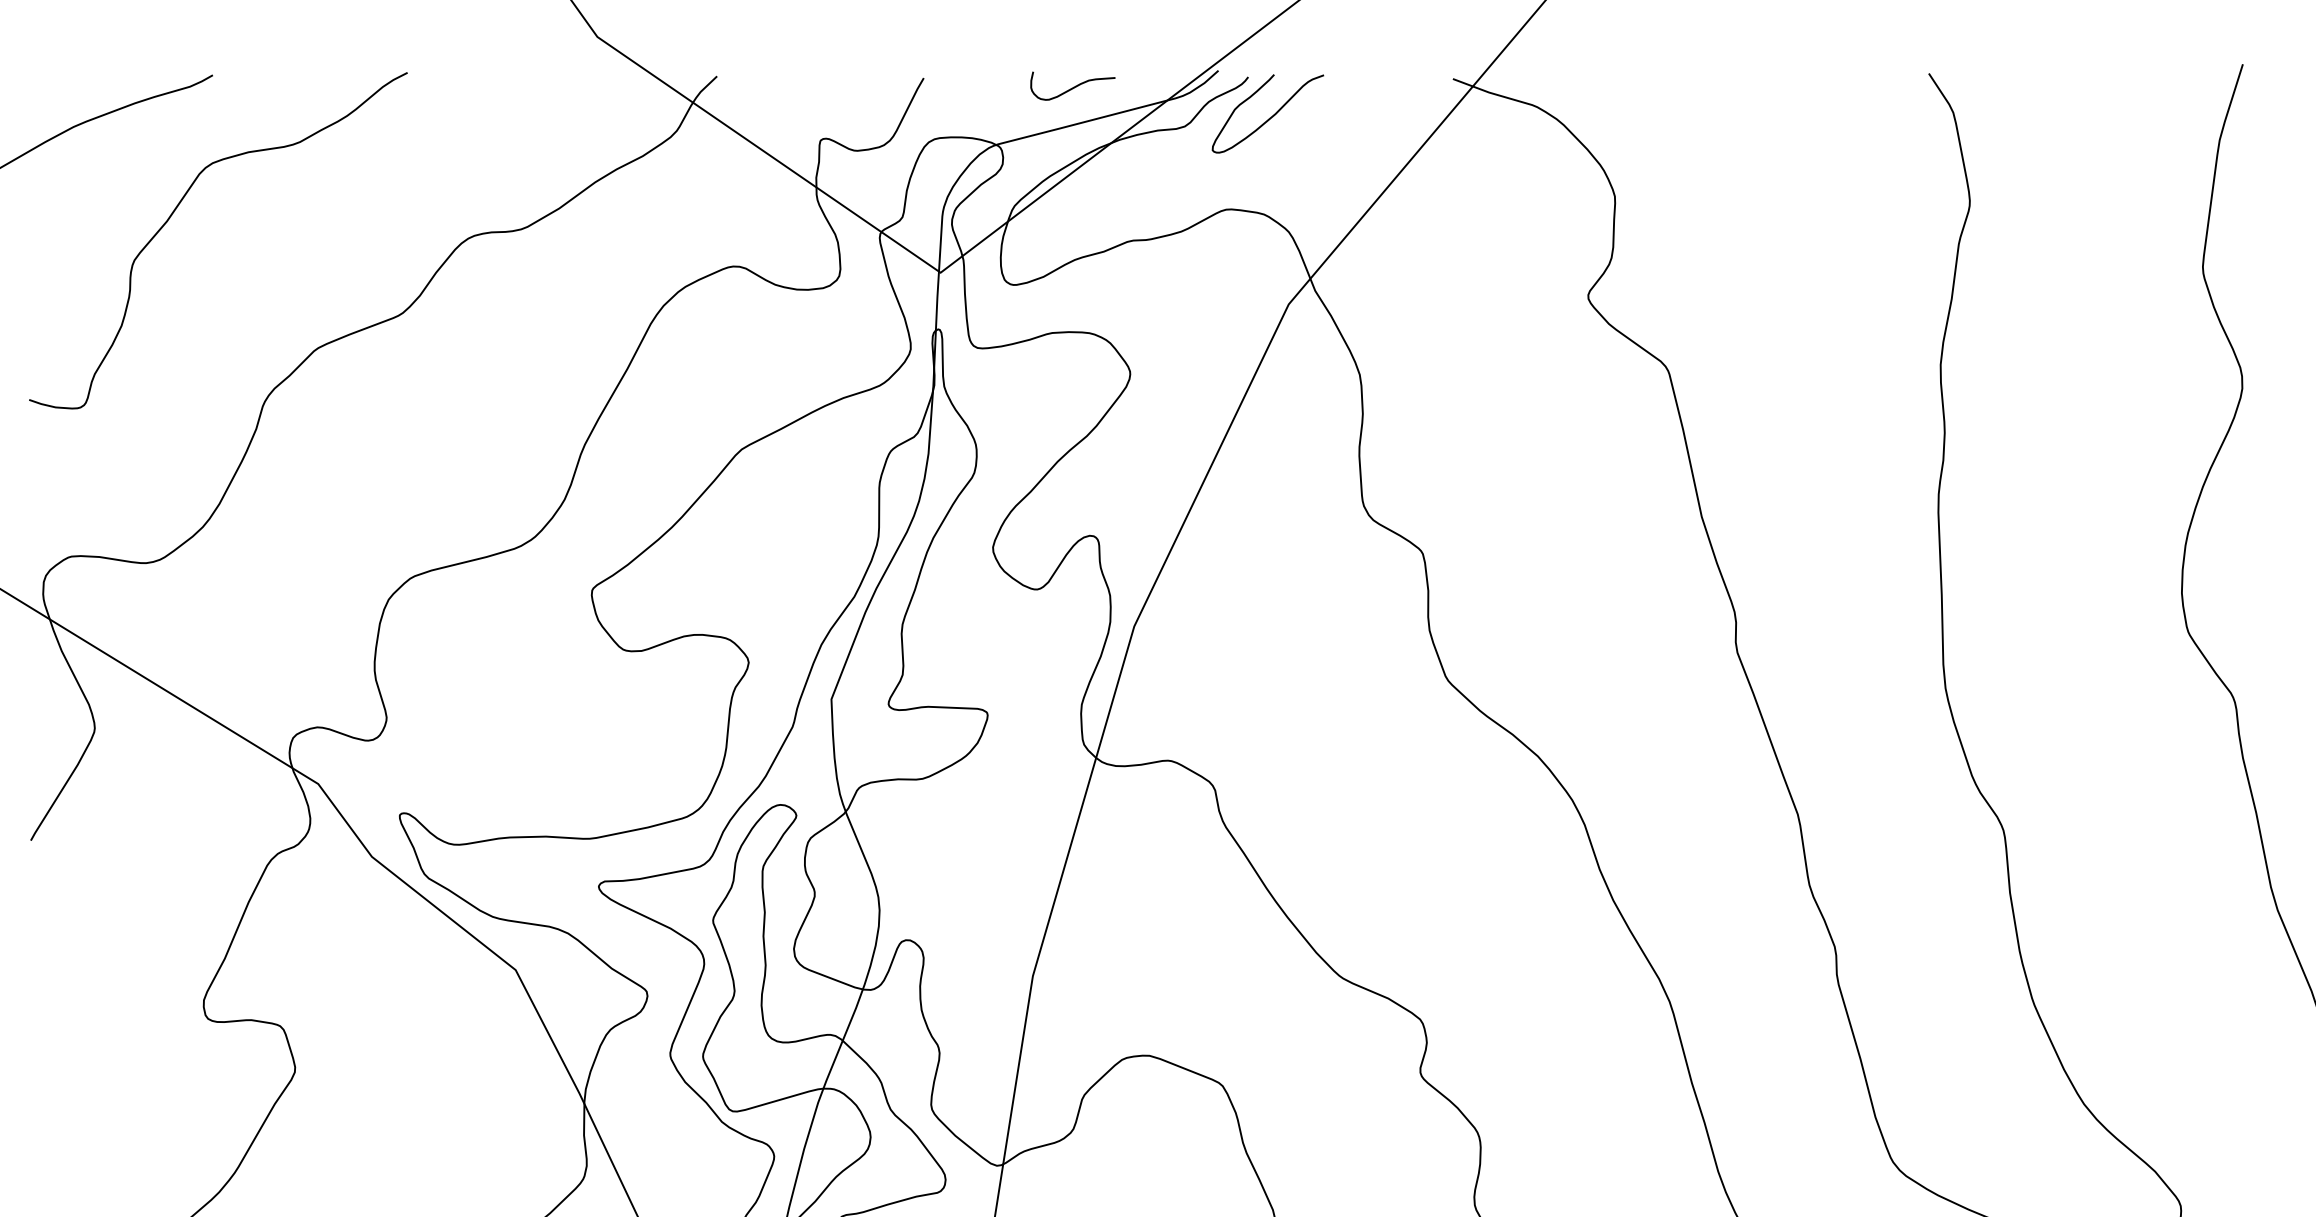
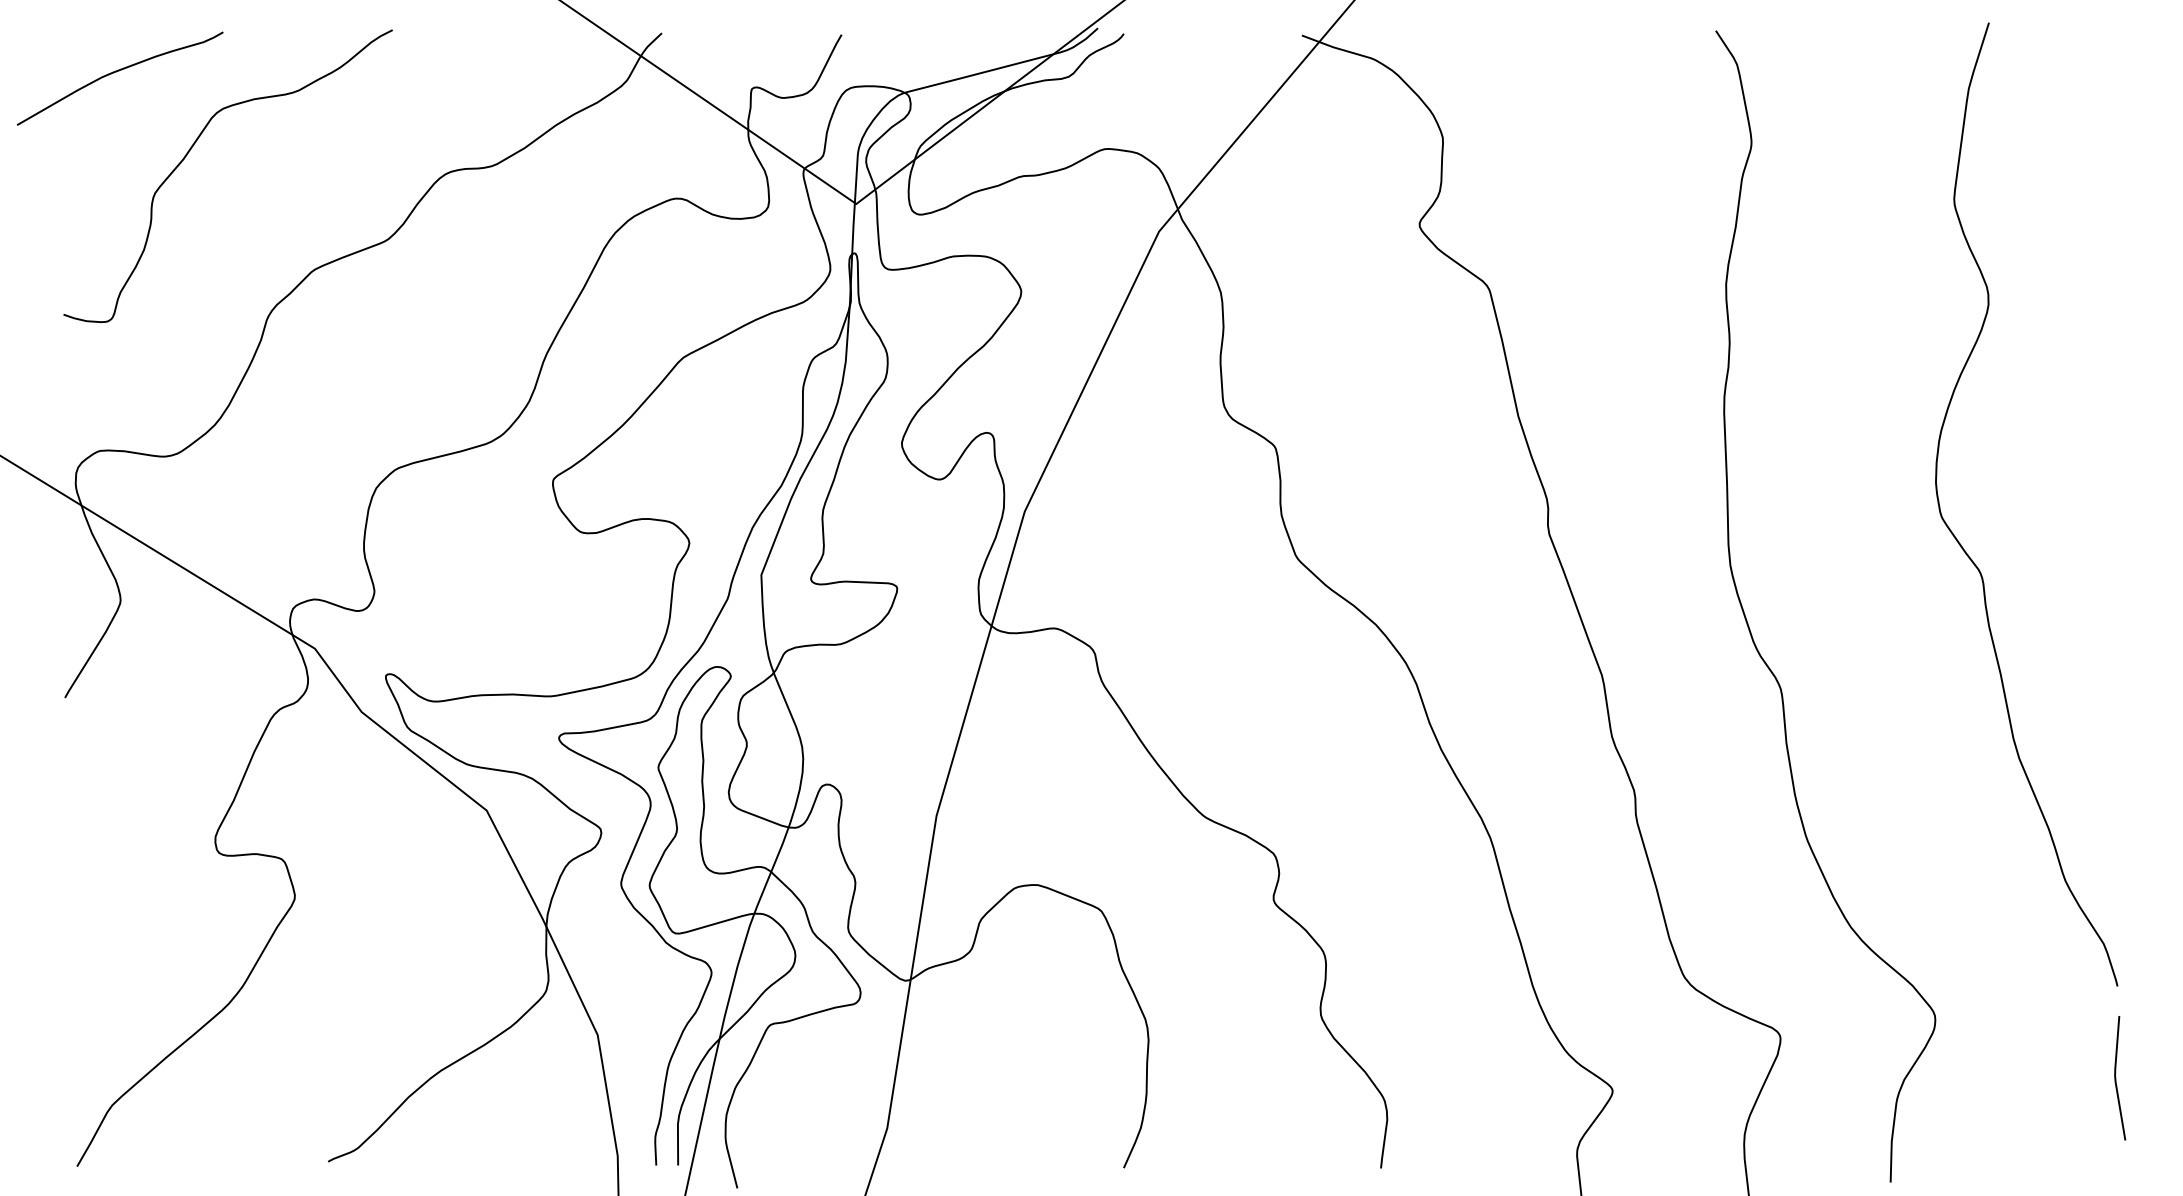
curve: (1074, 85) -> (972, 41), removed
curve: (1268, 118) -> (1141, 69), removed

